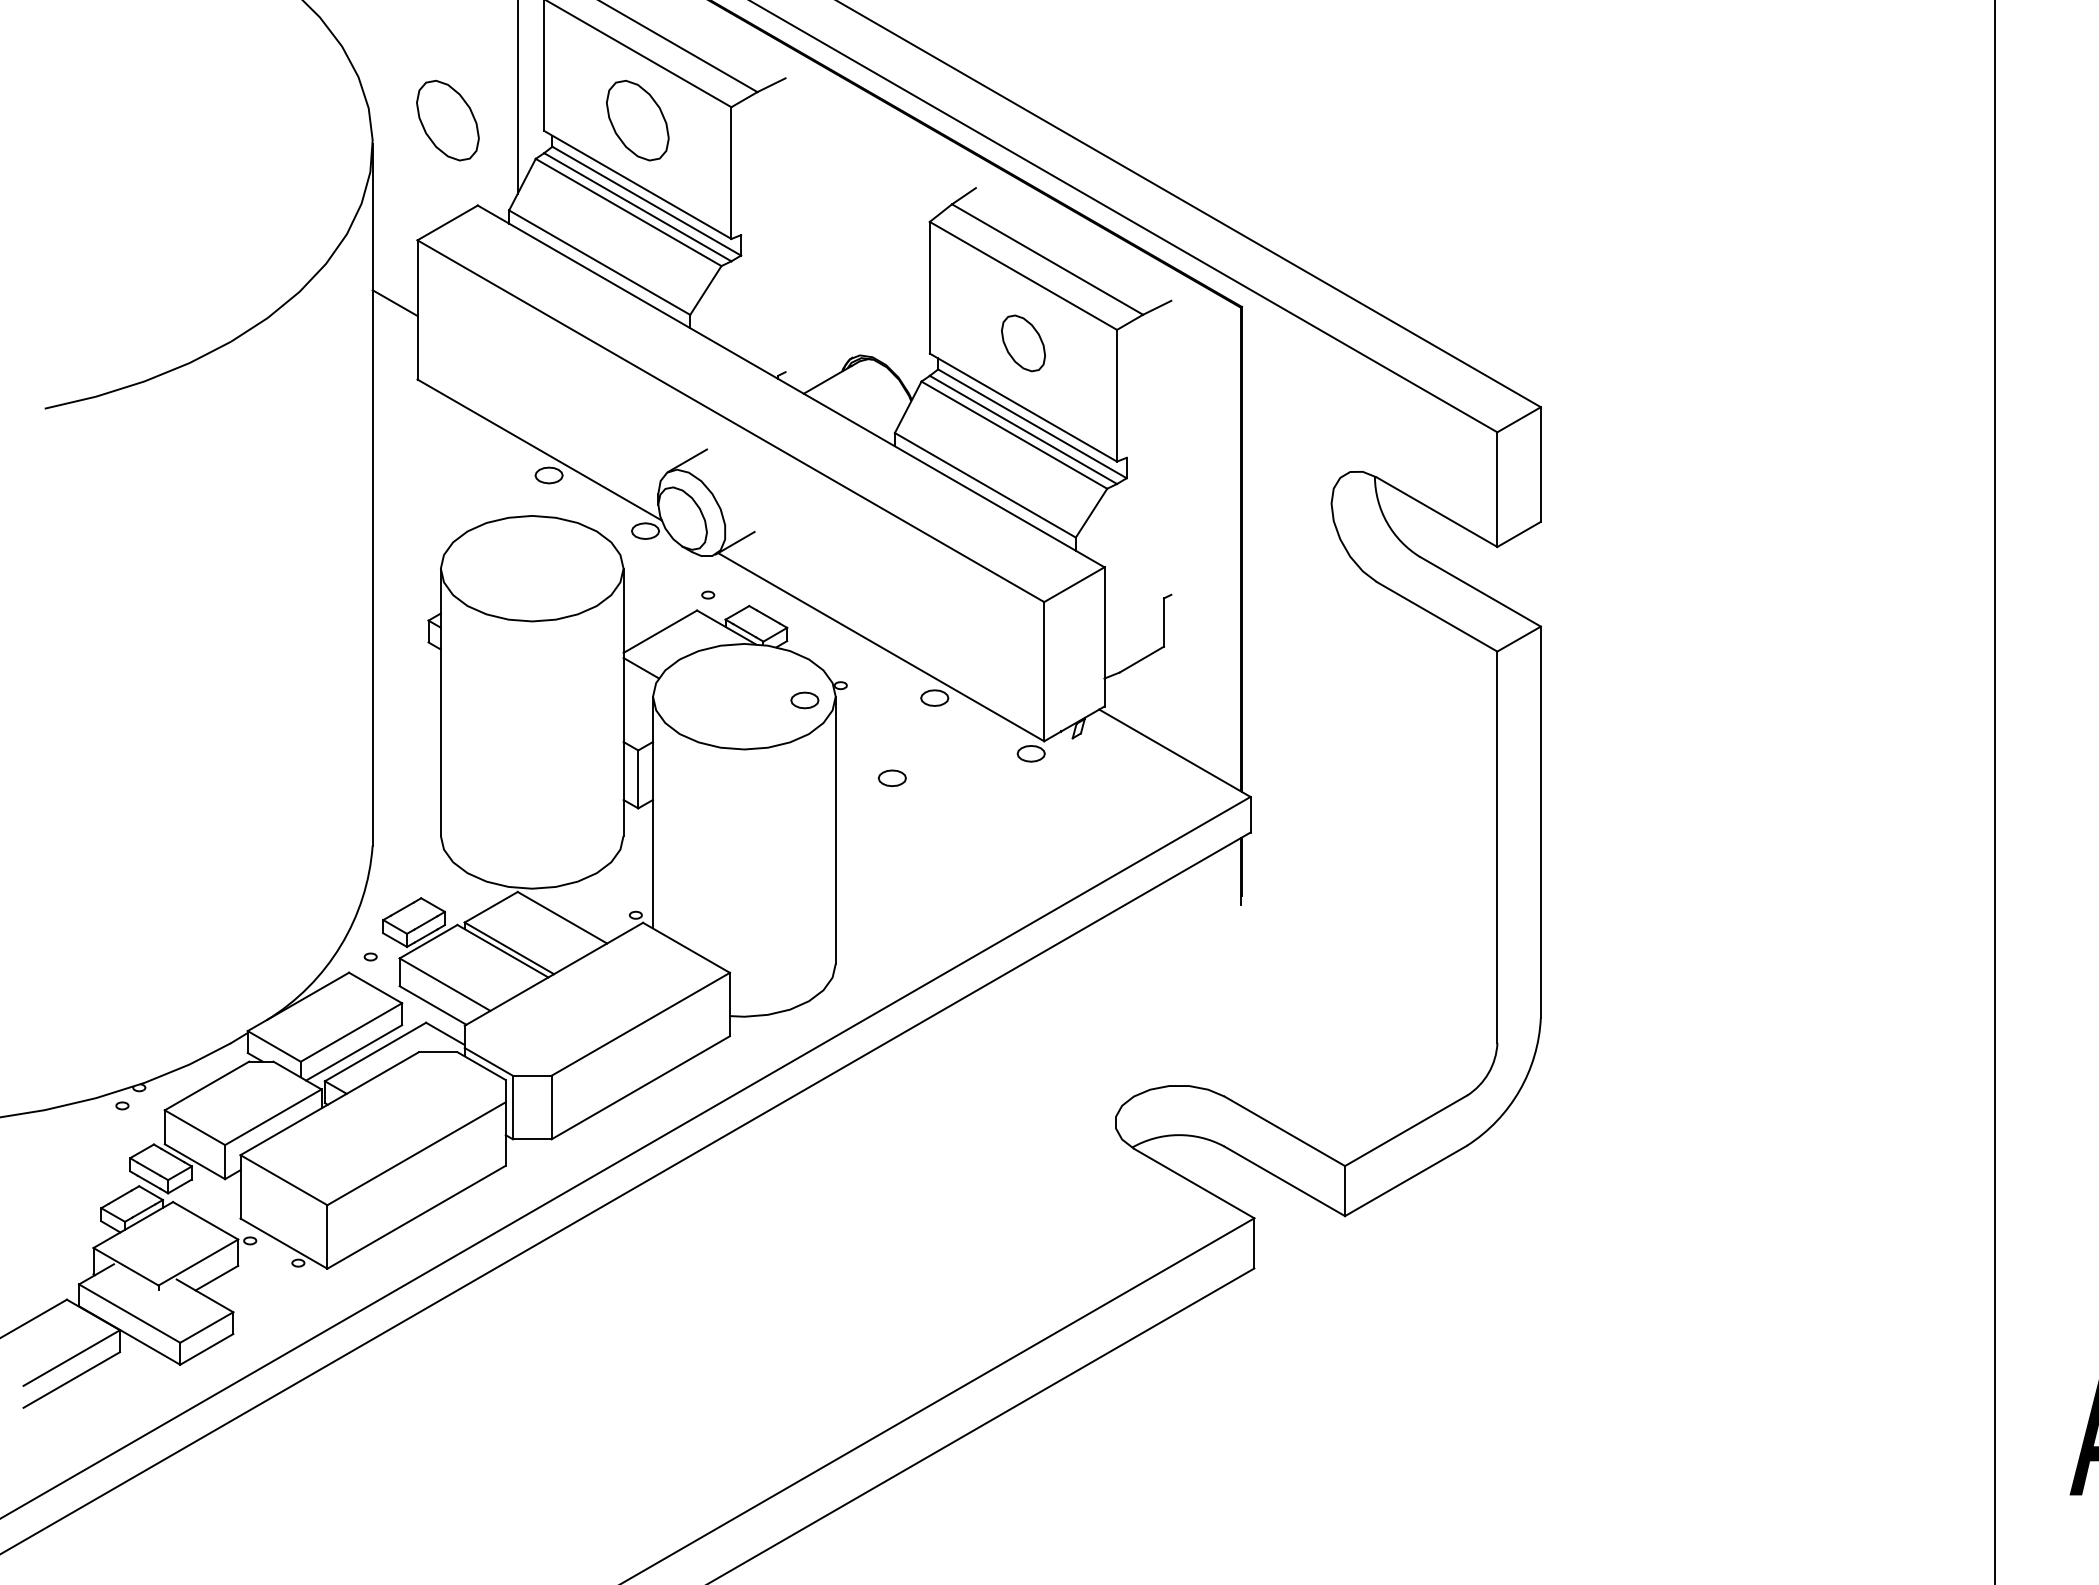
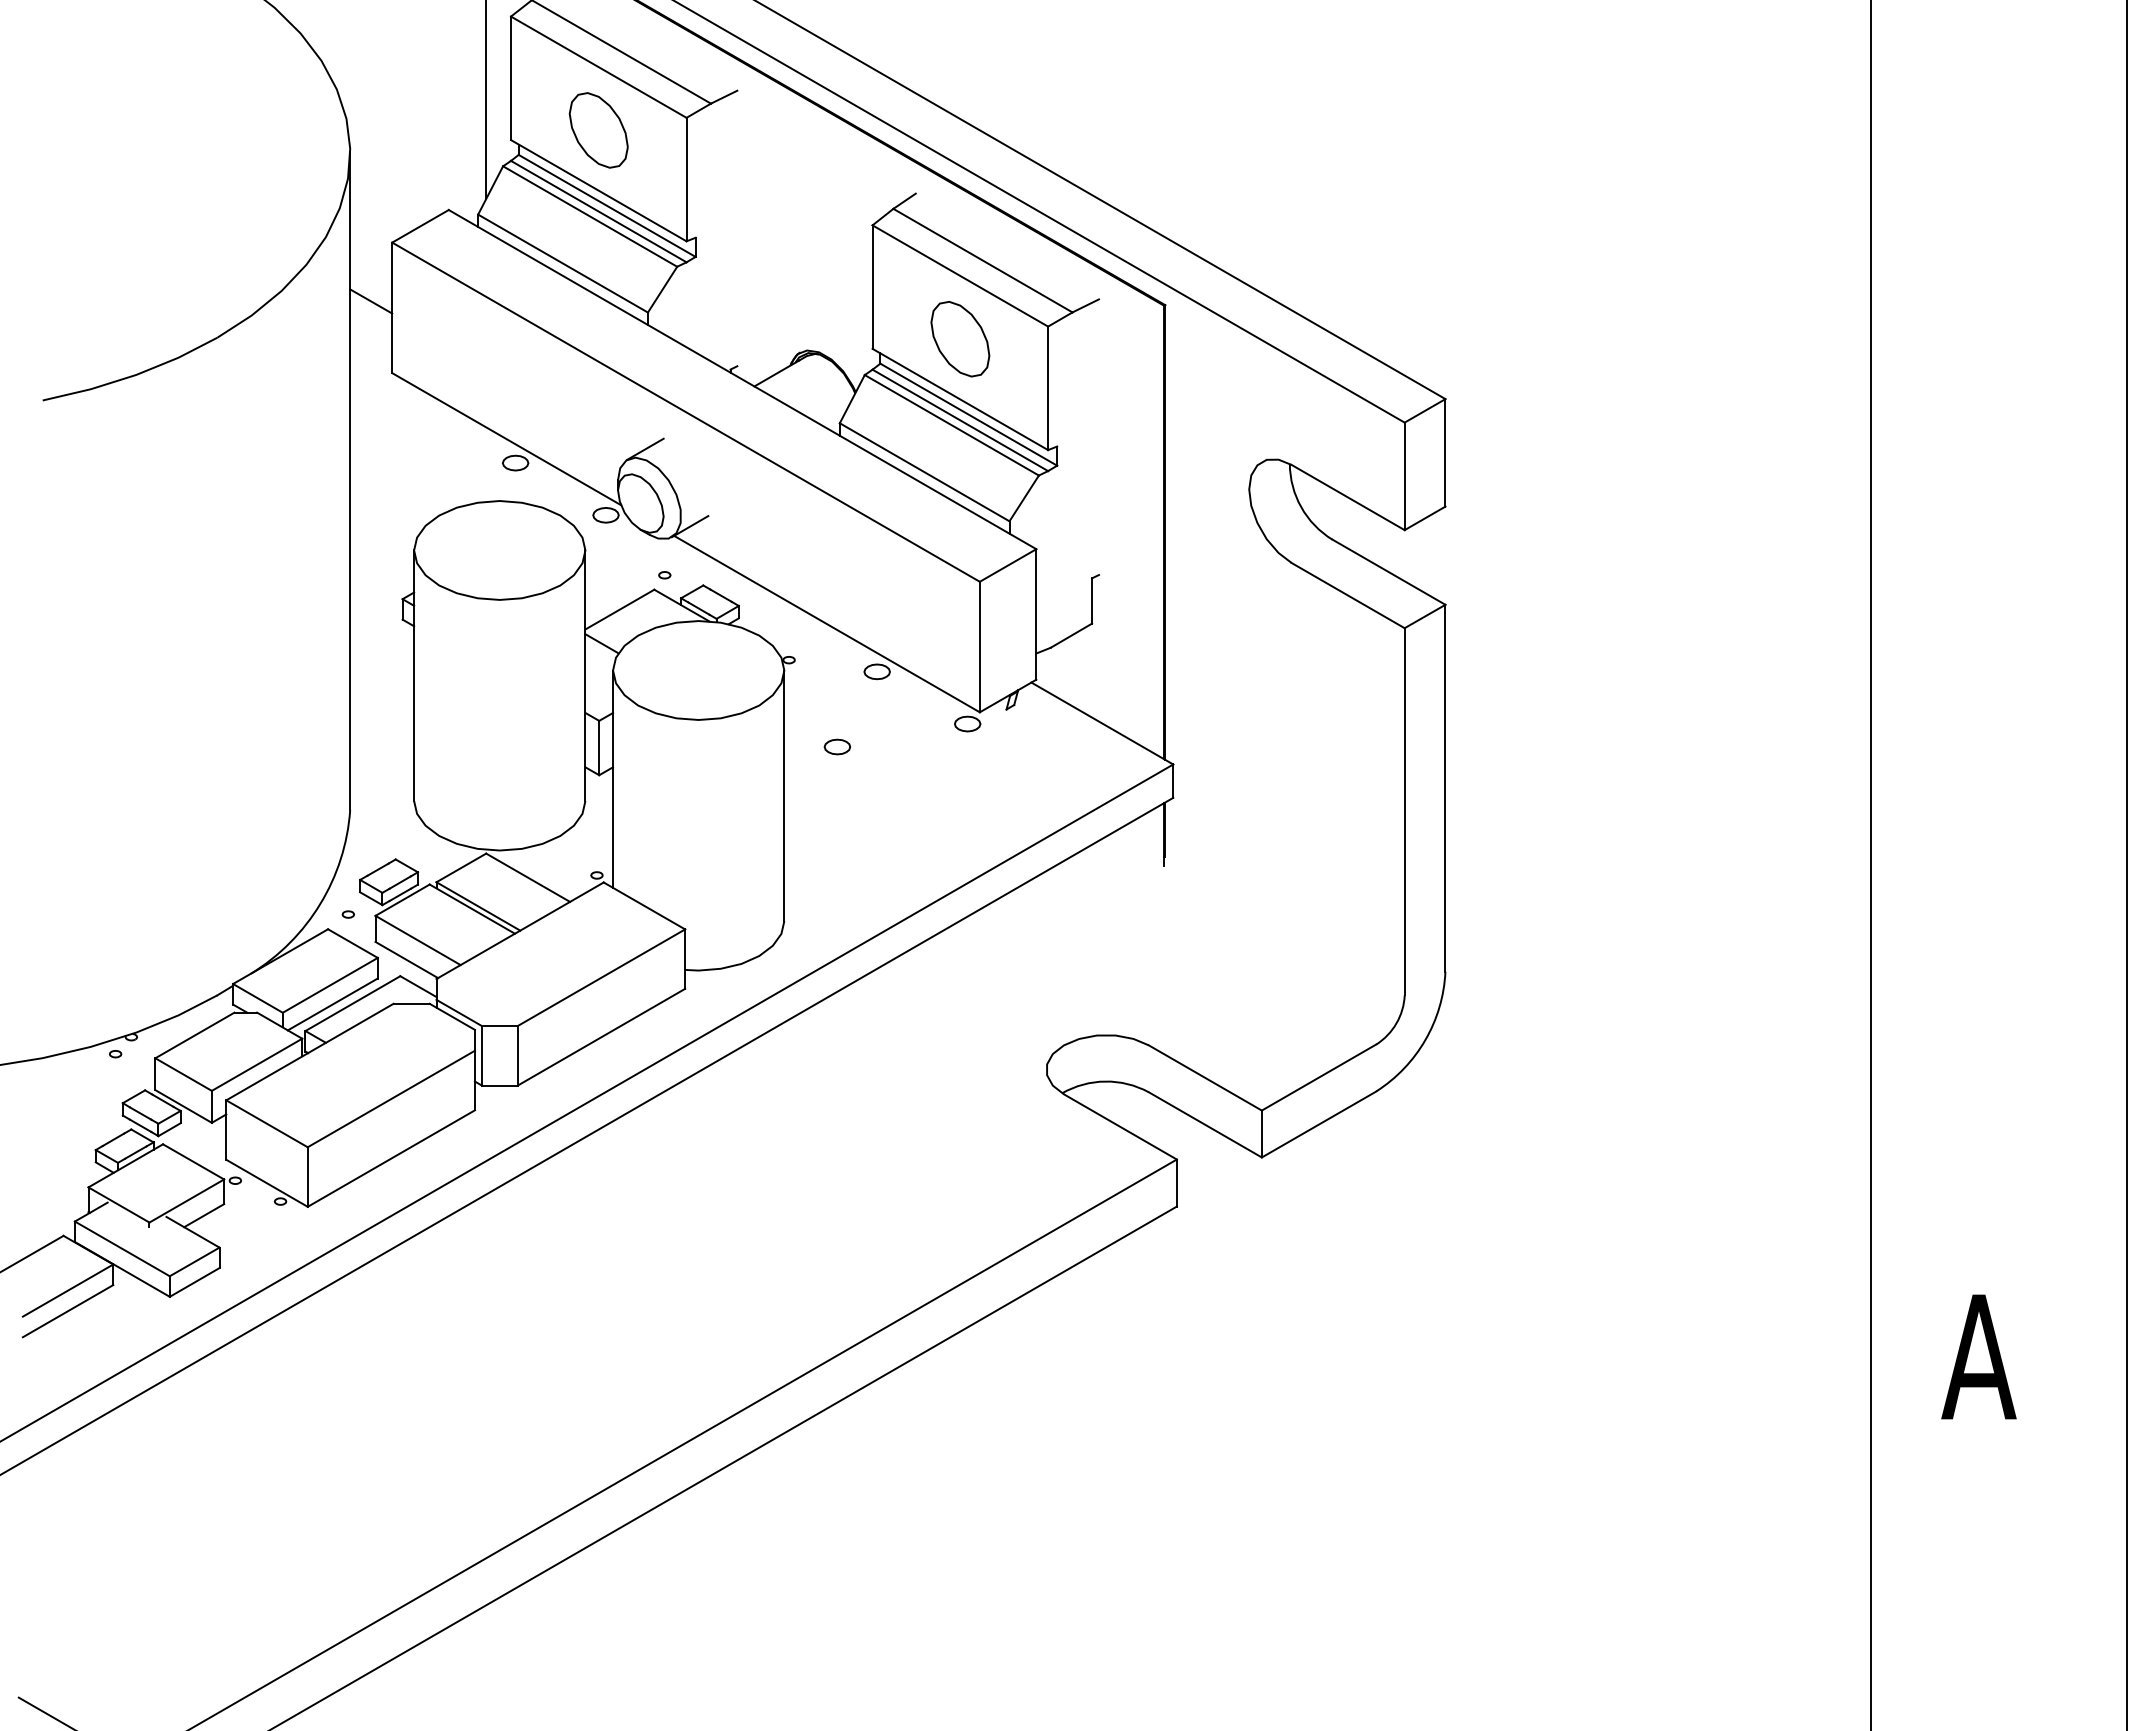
part: (447, 120) -> (420, 130), removed
part: (1023, 343) -> (960, 339), size x1.43
part: (803, 699) -> (754, 673), removed

